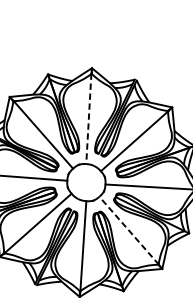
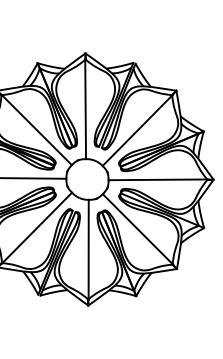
line: (88, 119) -> (85, 109), dashed -> solid
line: (128, 230) -> (137, 229), dashed -> solid

